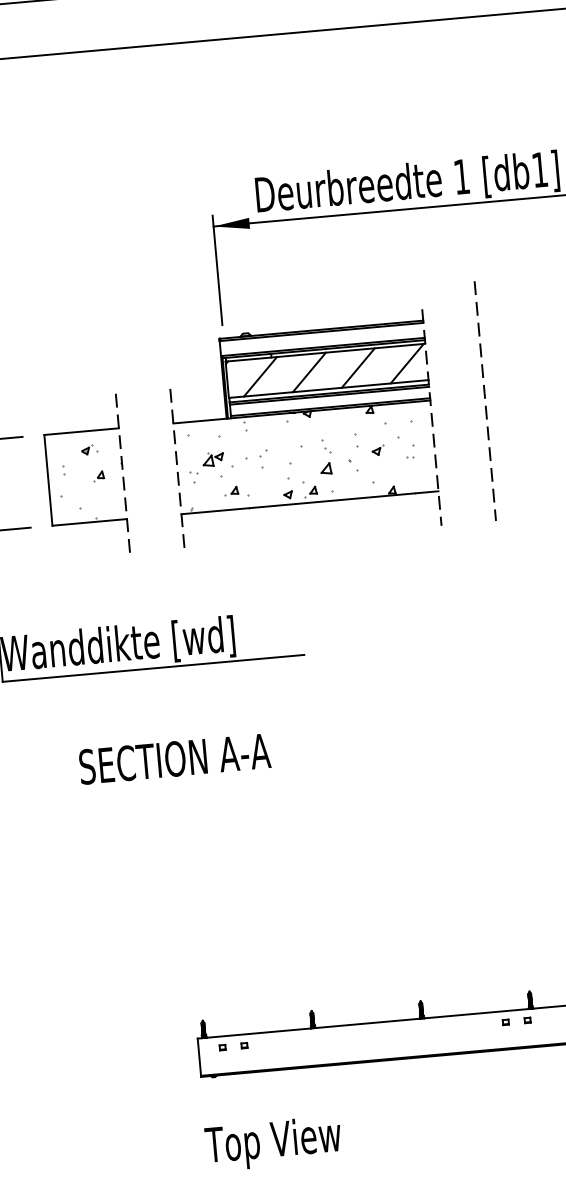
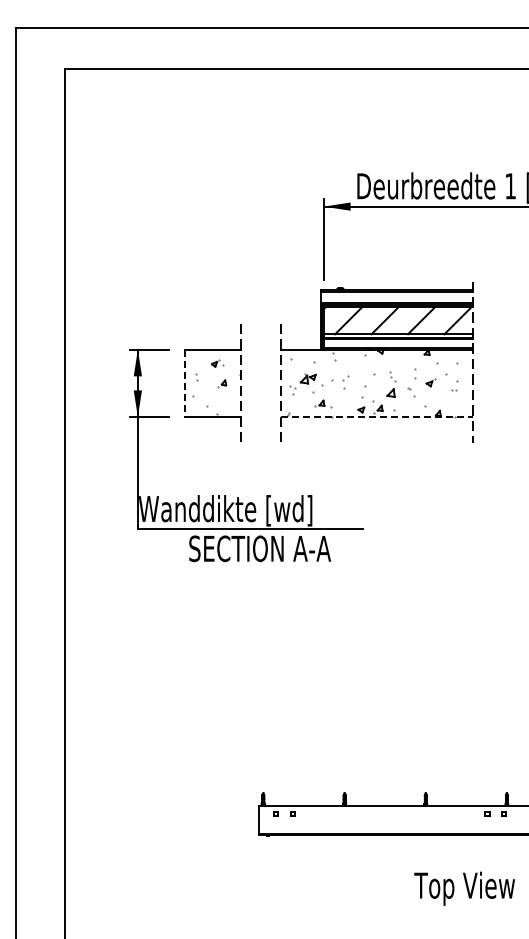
line: (484, 398) -> (512, 351), removed
line: (47, 480) -> (184, 383), solid -> dashed
line: (309, 503) -> (376, 417), solid -> dashed
text: (174, 758) -> (259, 548), moved
text: (273, 1143) -> (464, 888), moved

